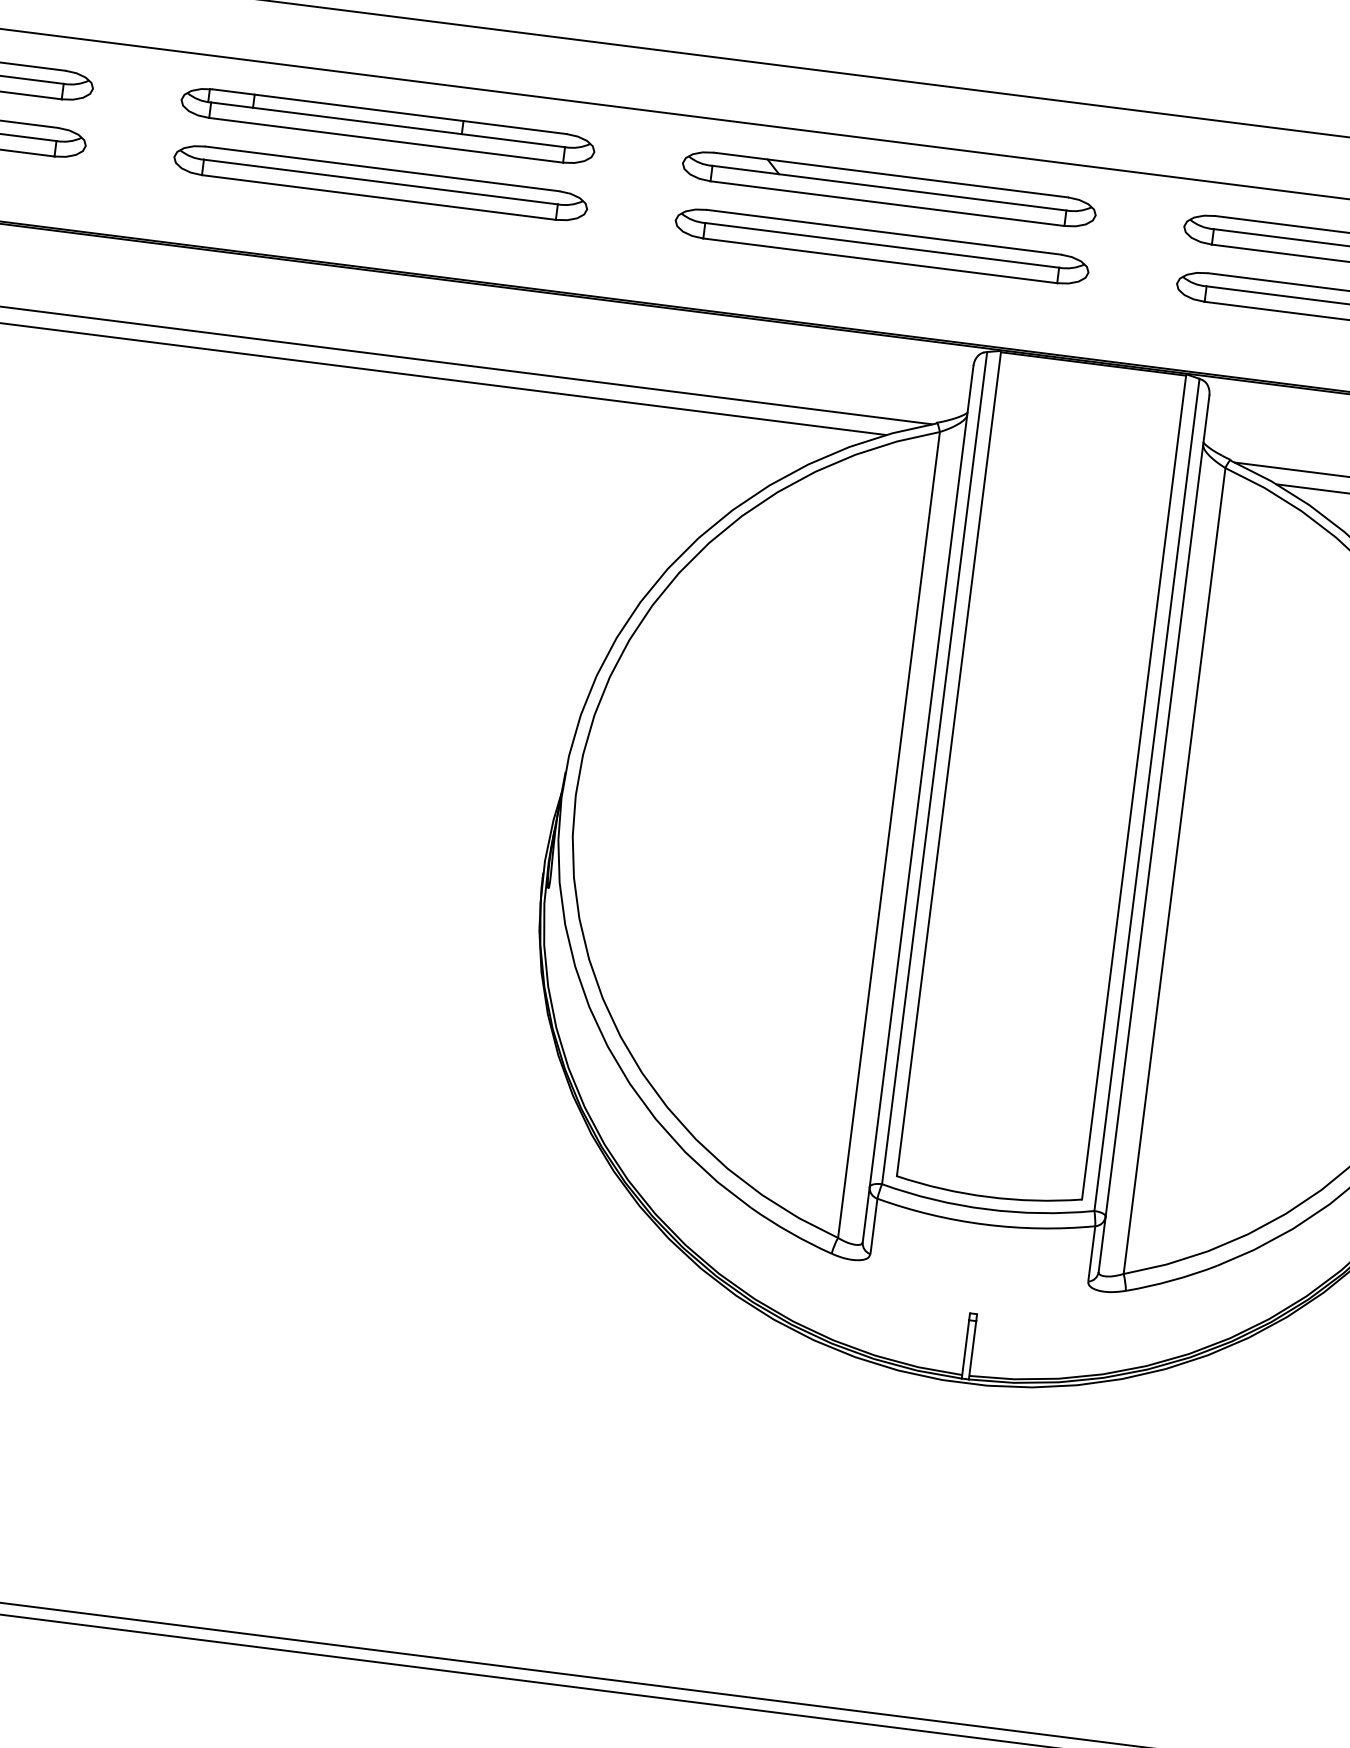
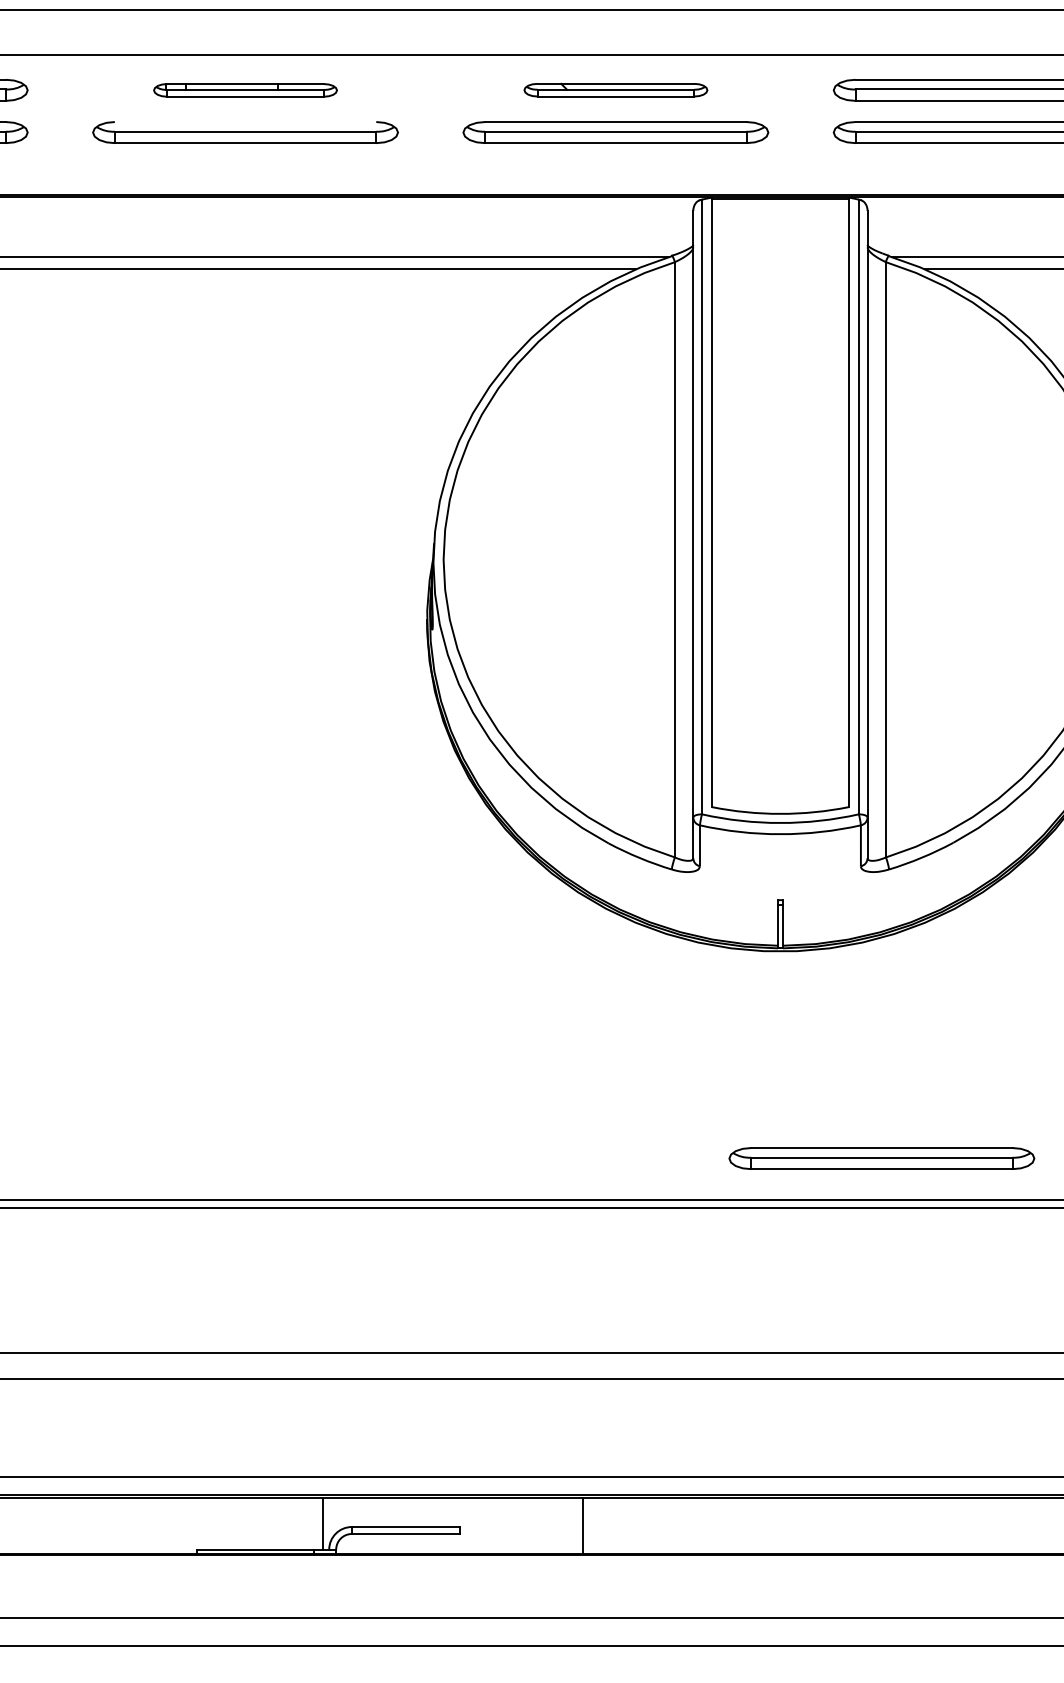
part: (387, 126) -> (245, 90), size x0.6
line: (382, 169) -> (245, 122), removed
part: (888, 188) -> (615, 89), size x0.6
part: (1066, 1680) -> (881, 1158), added

